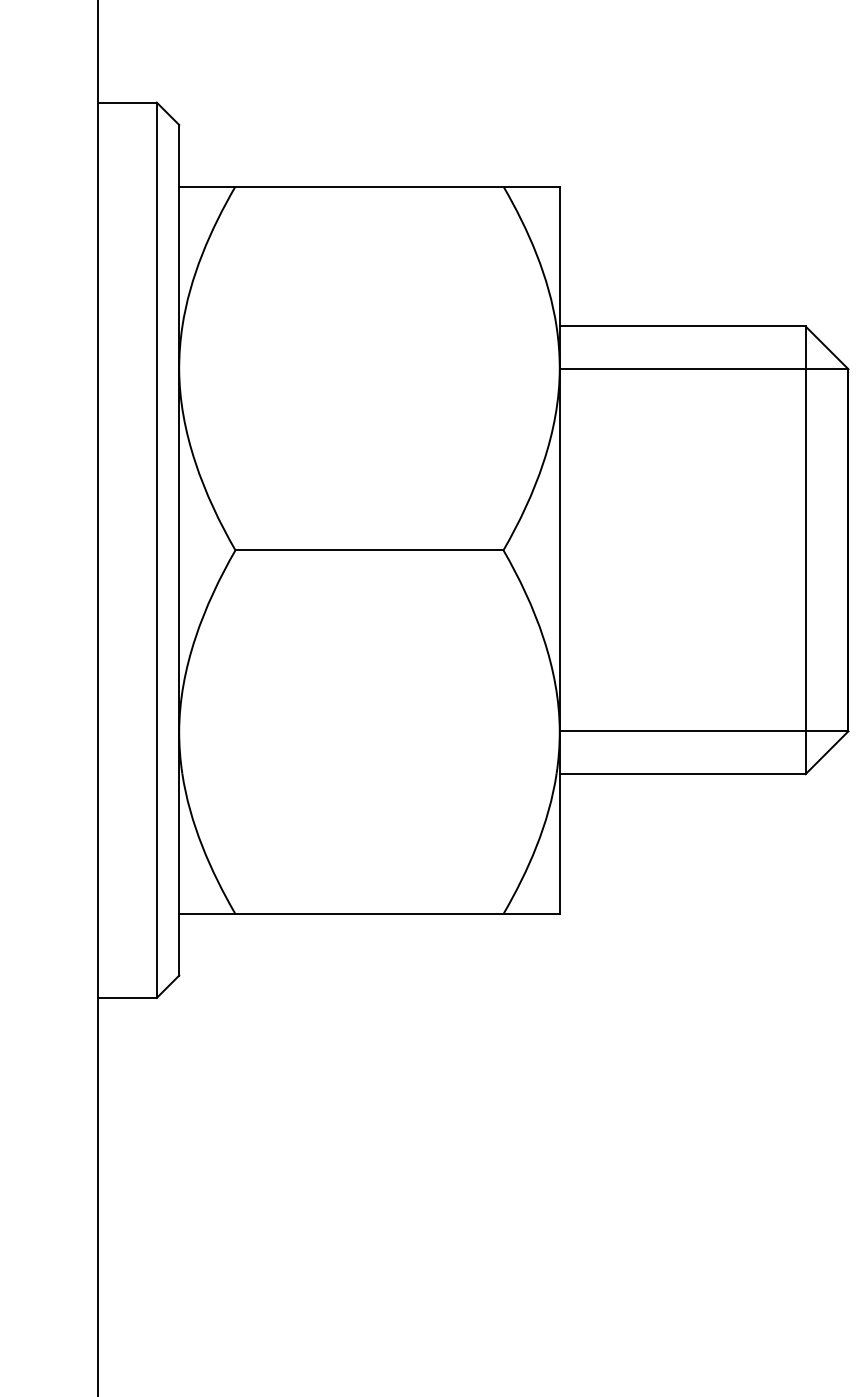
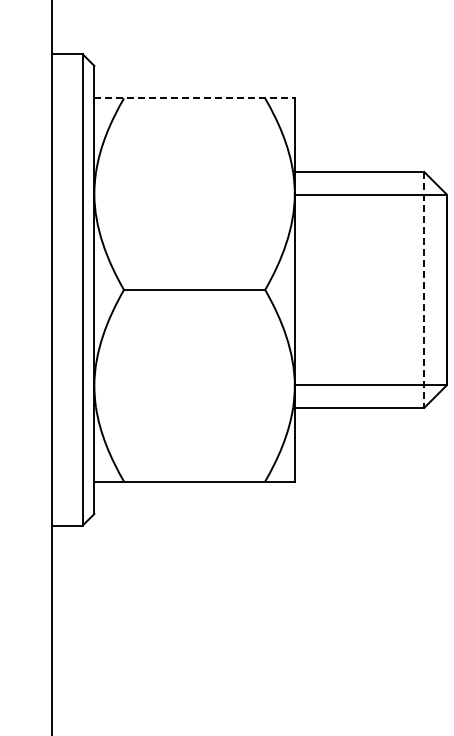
line: (371, 186) -> (195, 98), solid -> dashed
line: (806, 549) -> (424, 289), solid -> dashed

